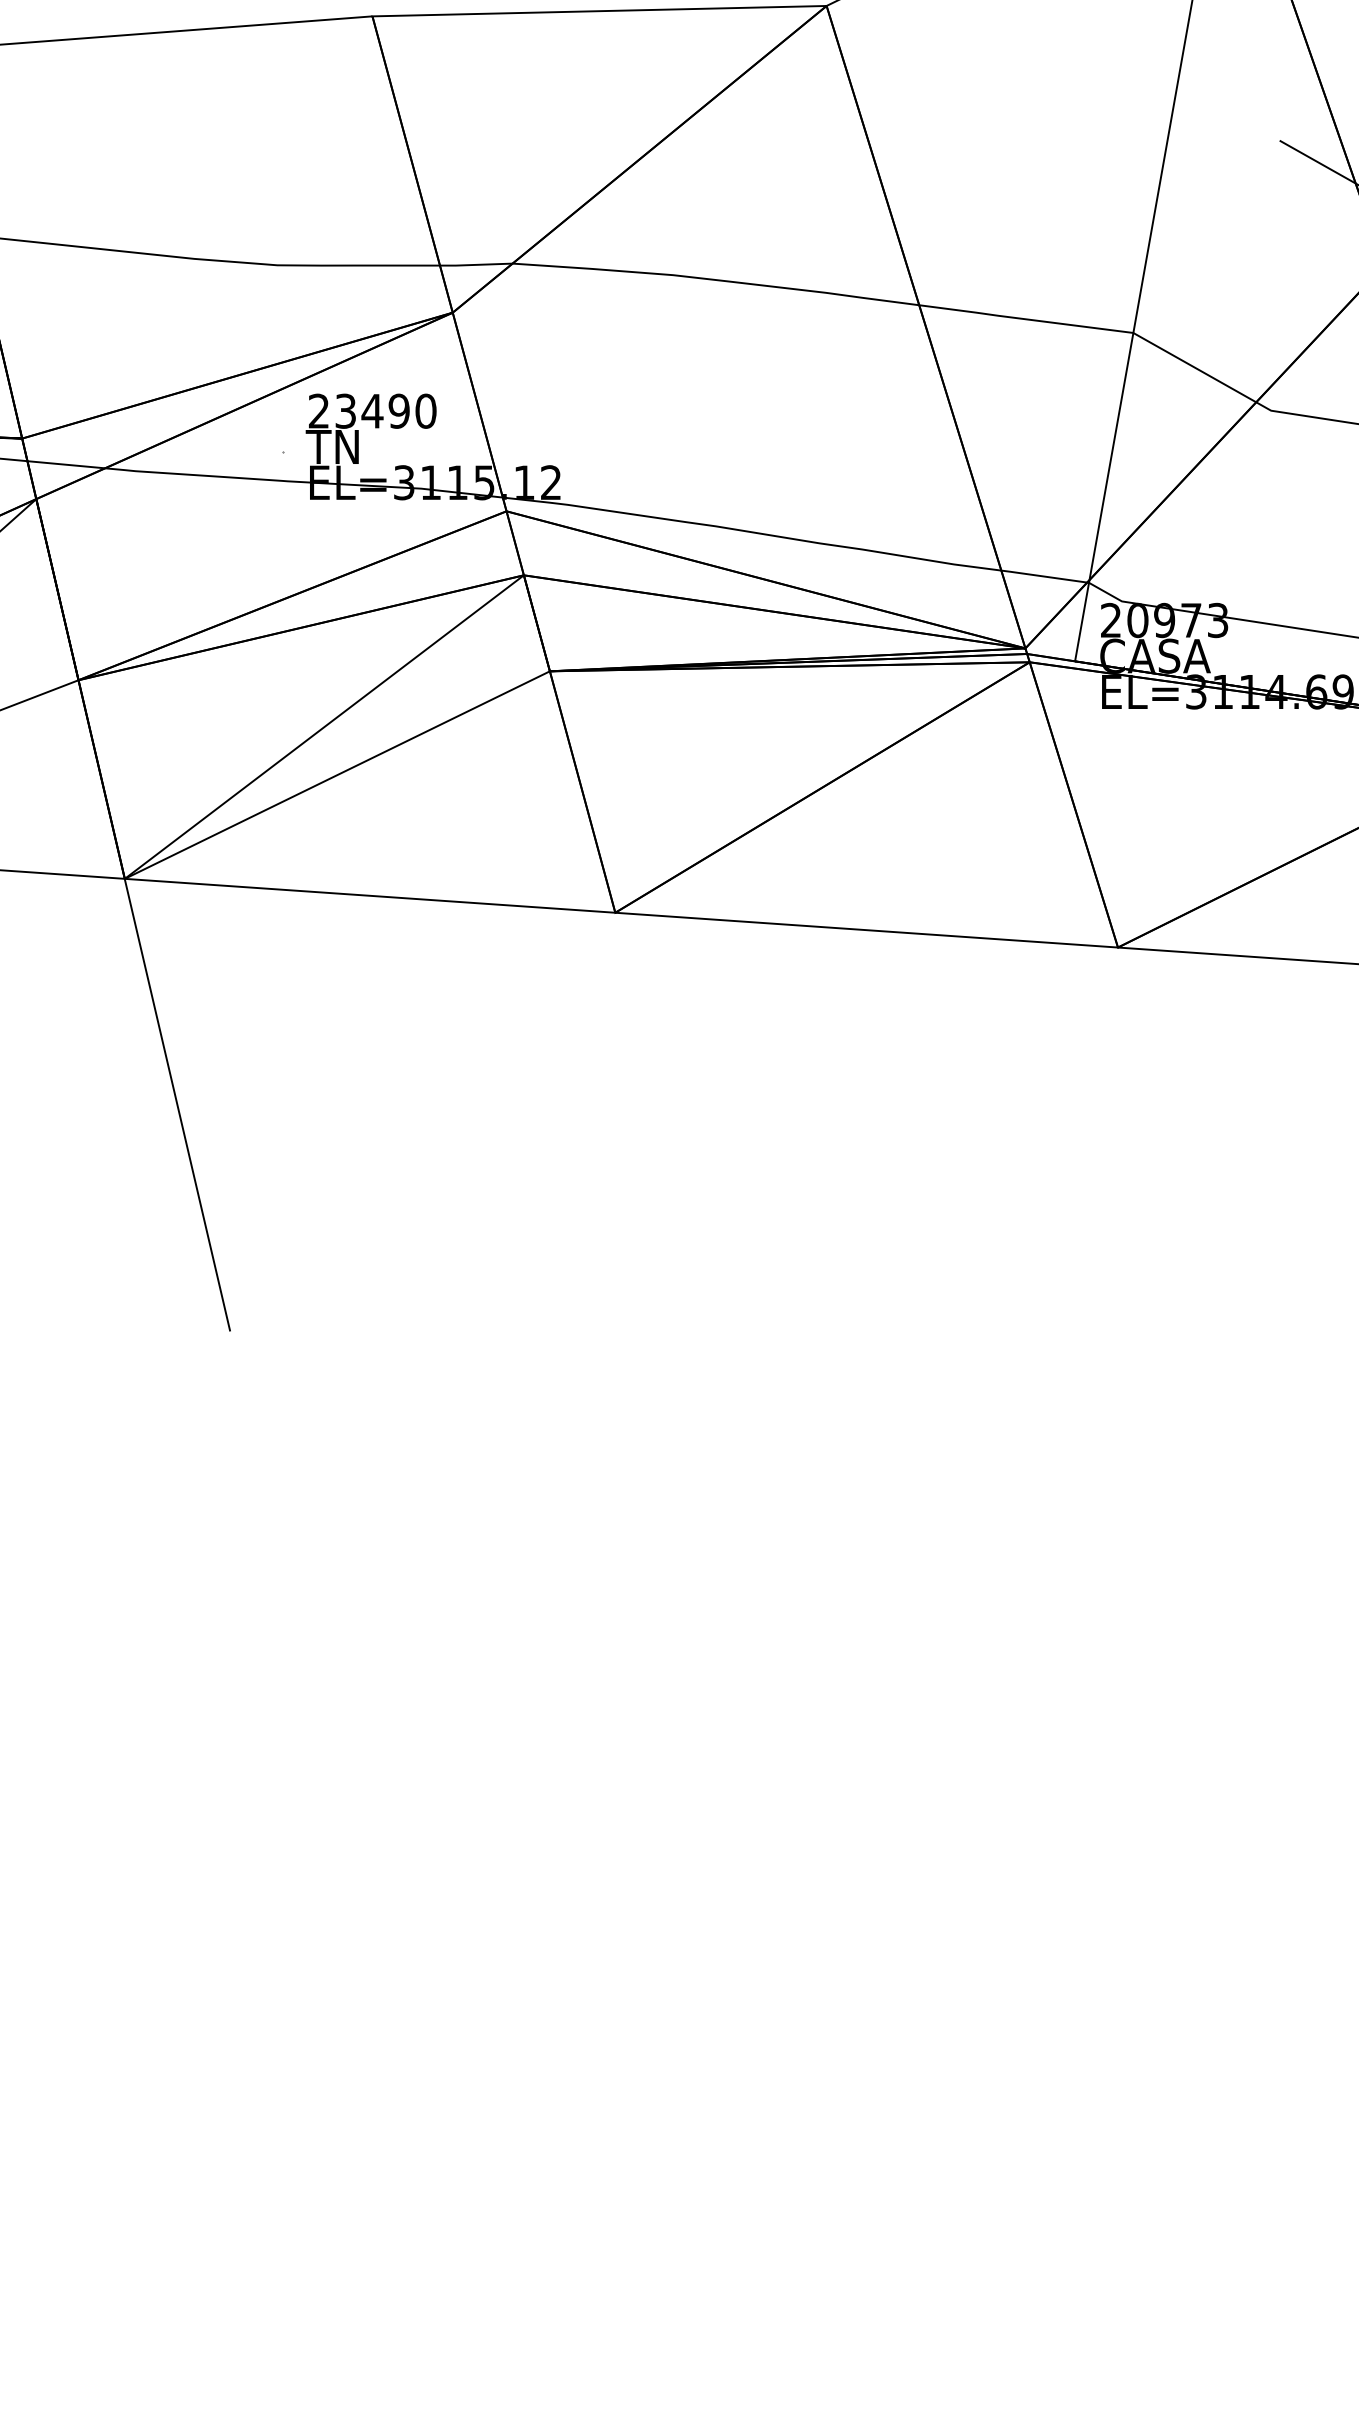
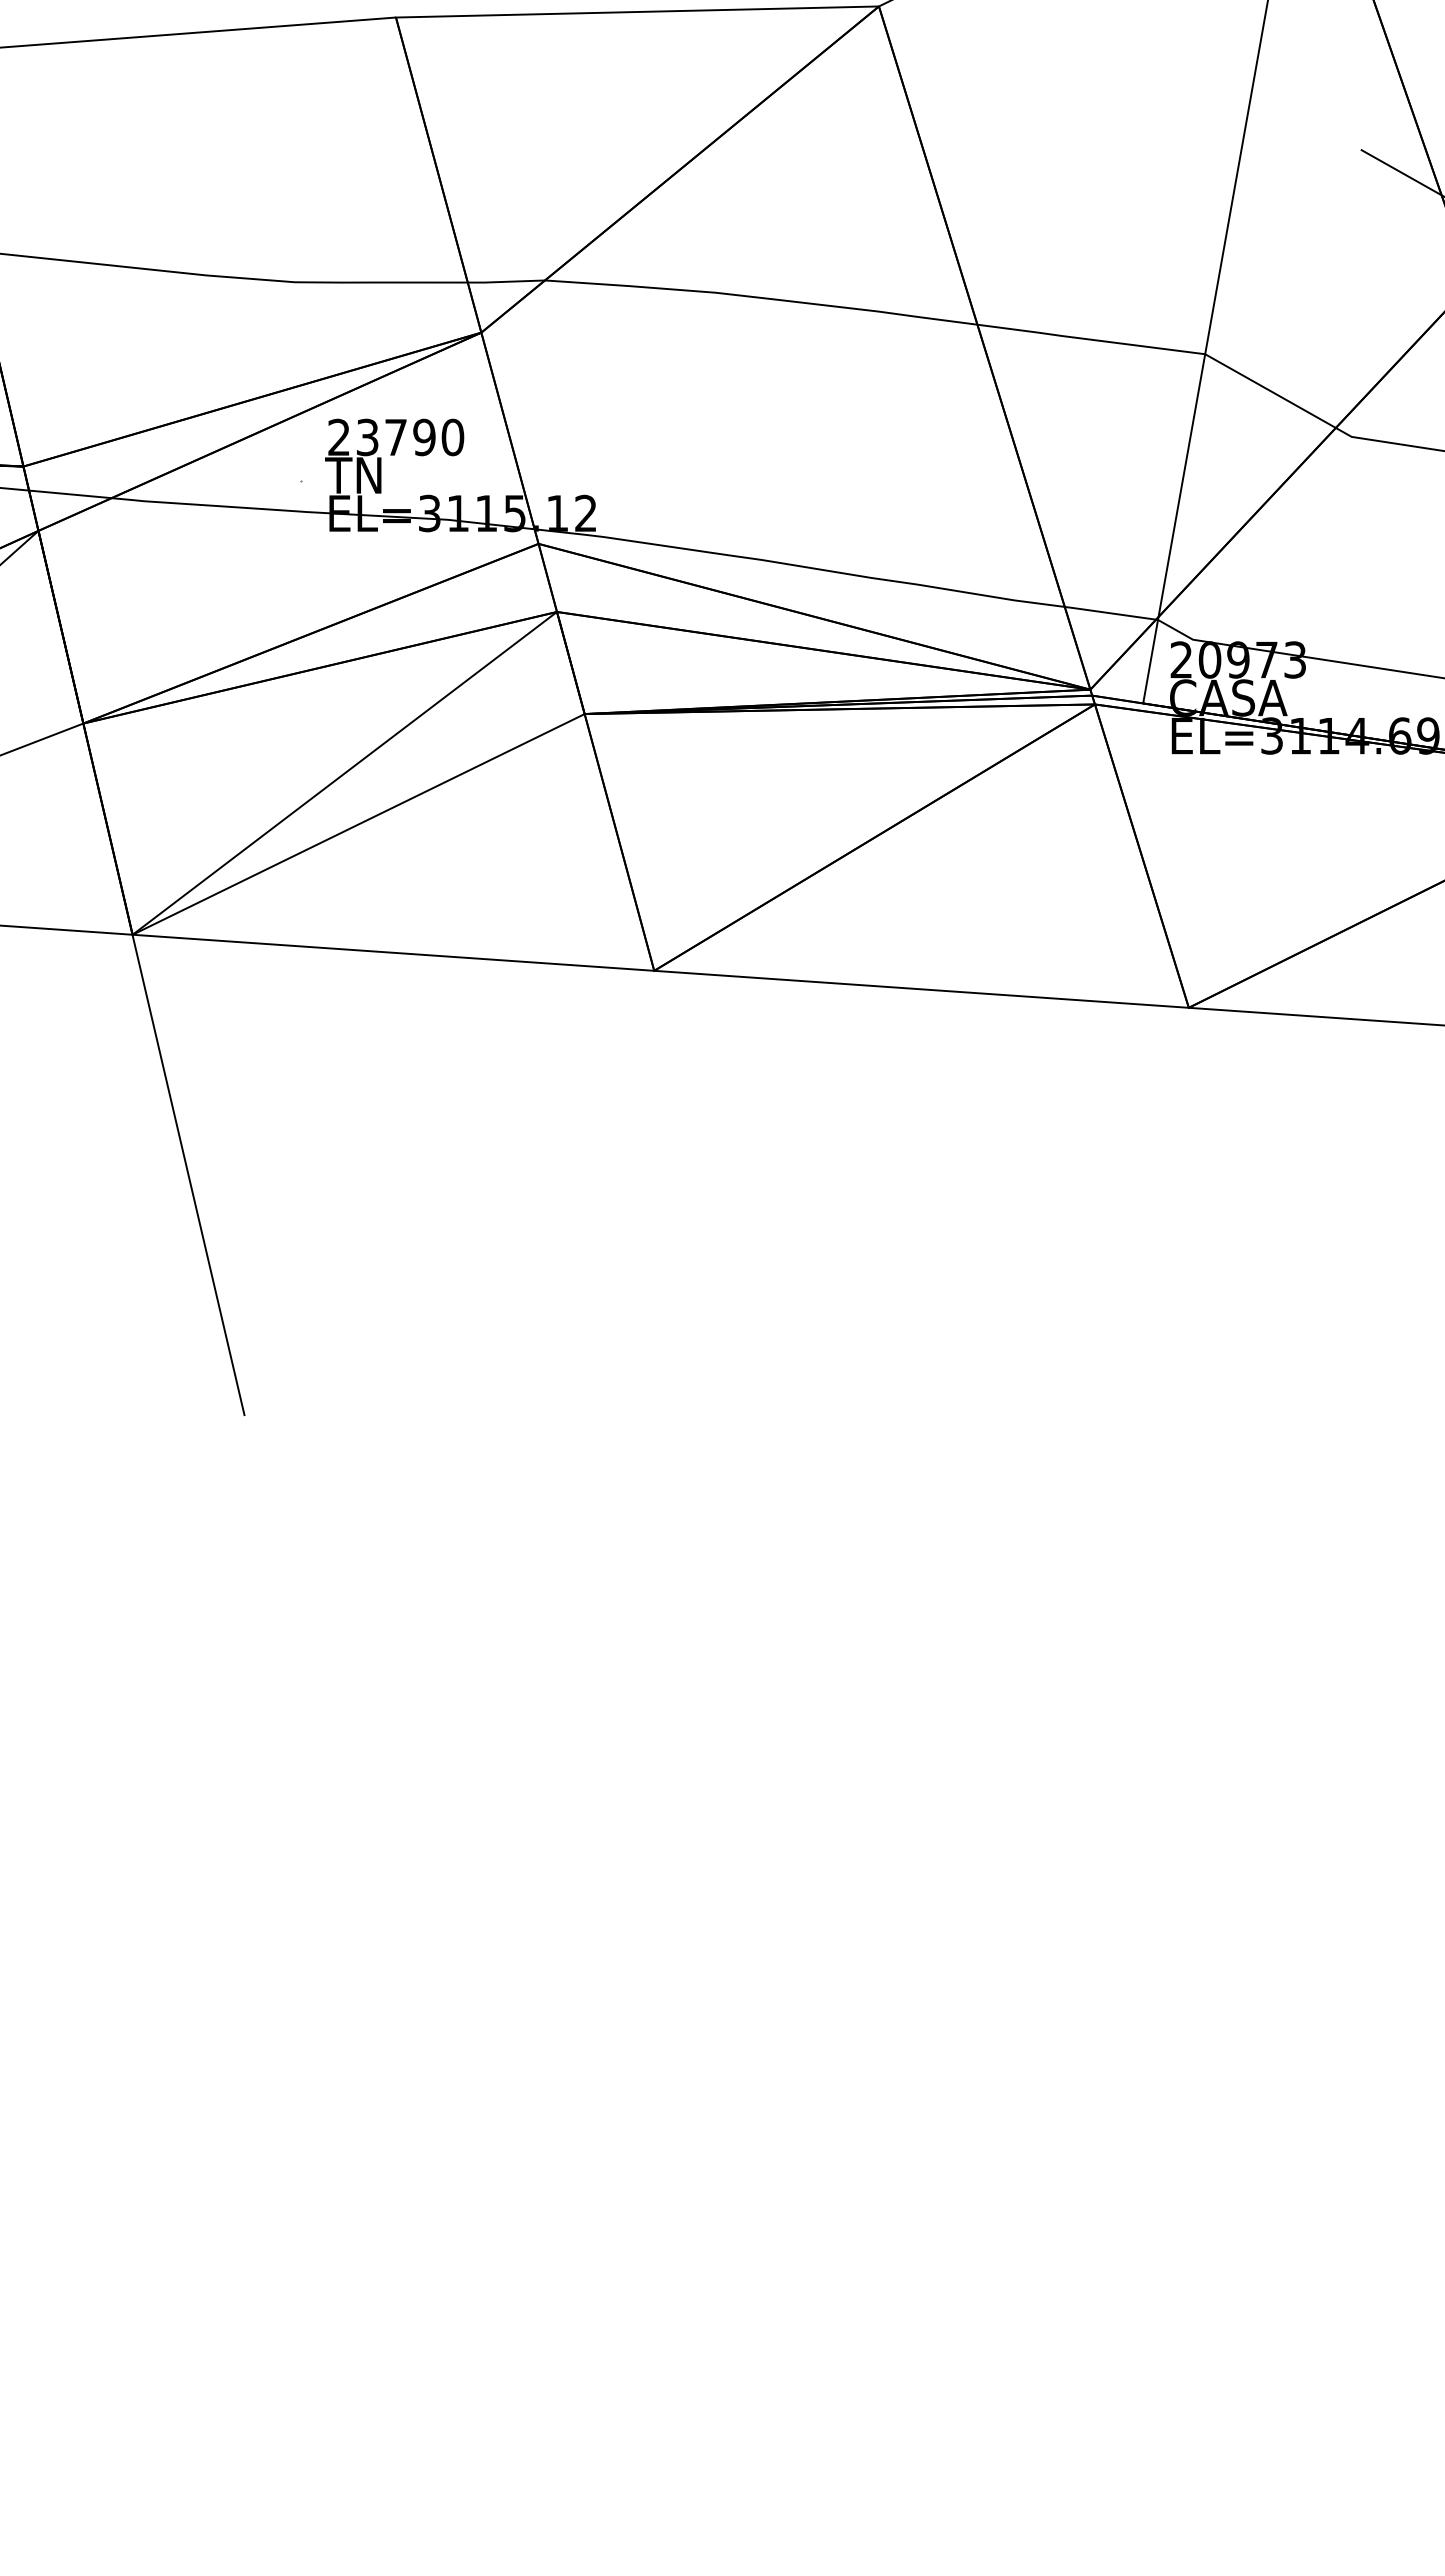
text: (372, 411) -> (395, 437), 23490 -> 23790

